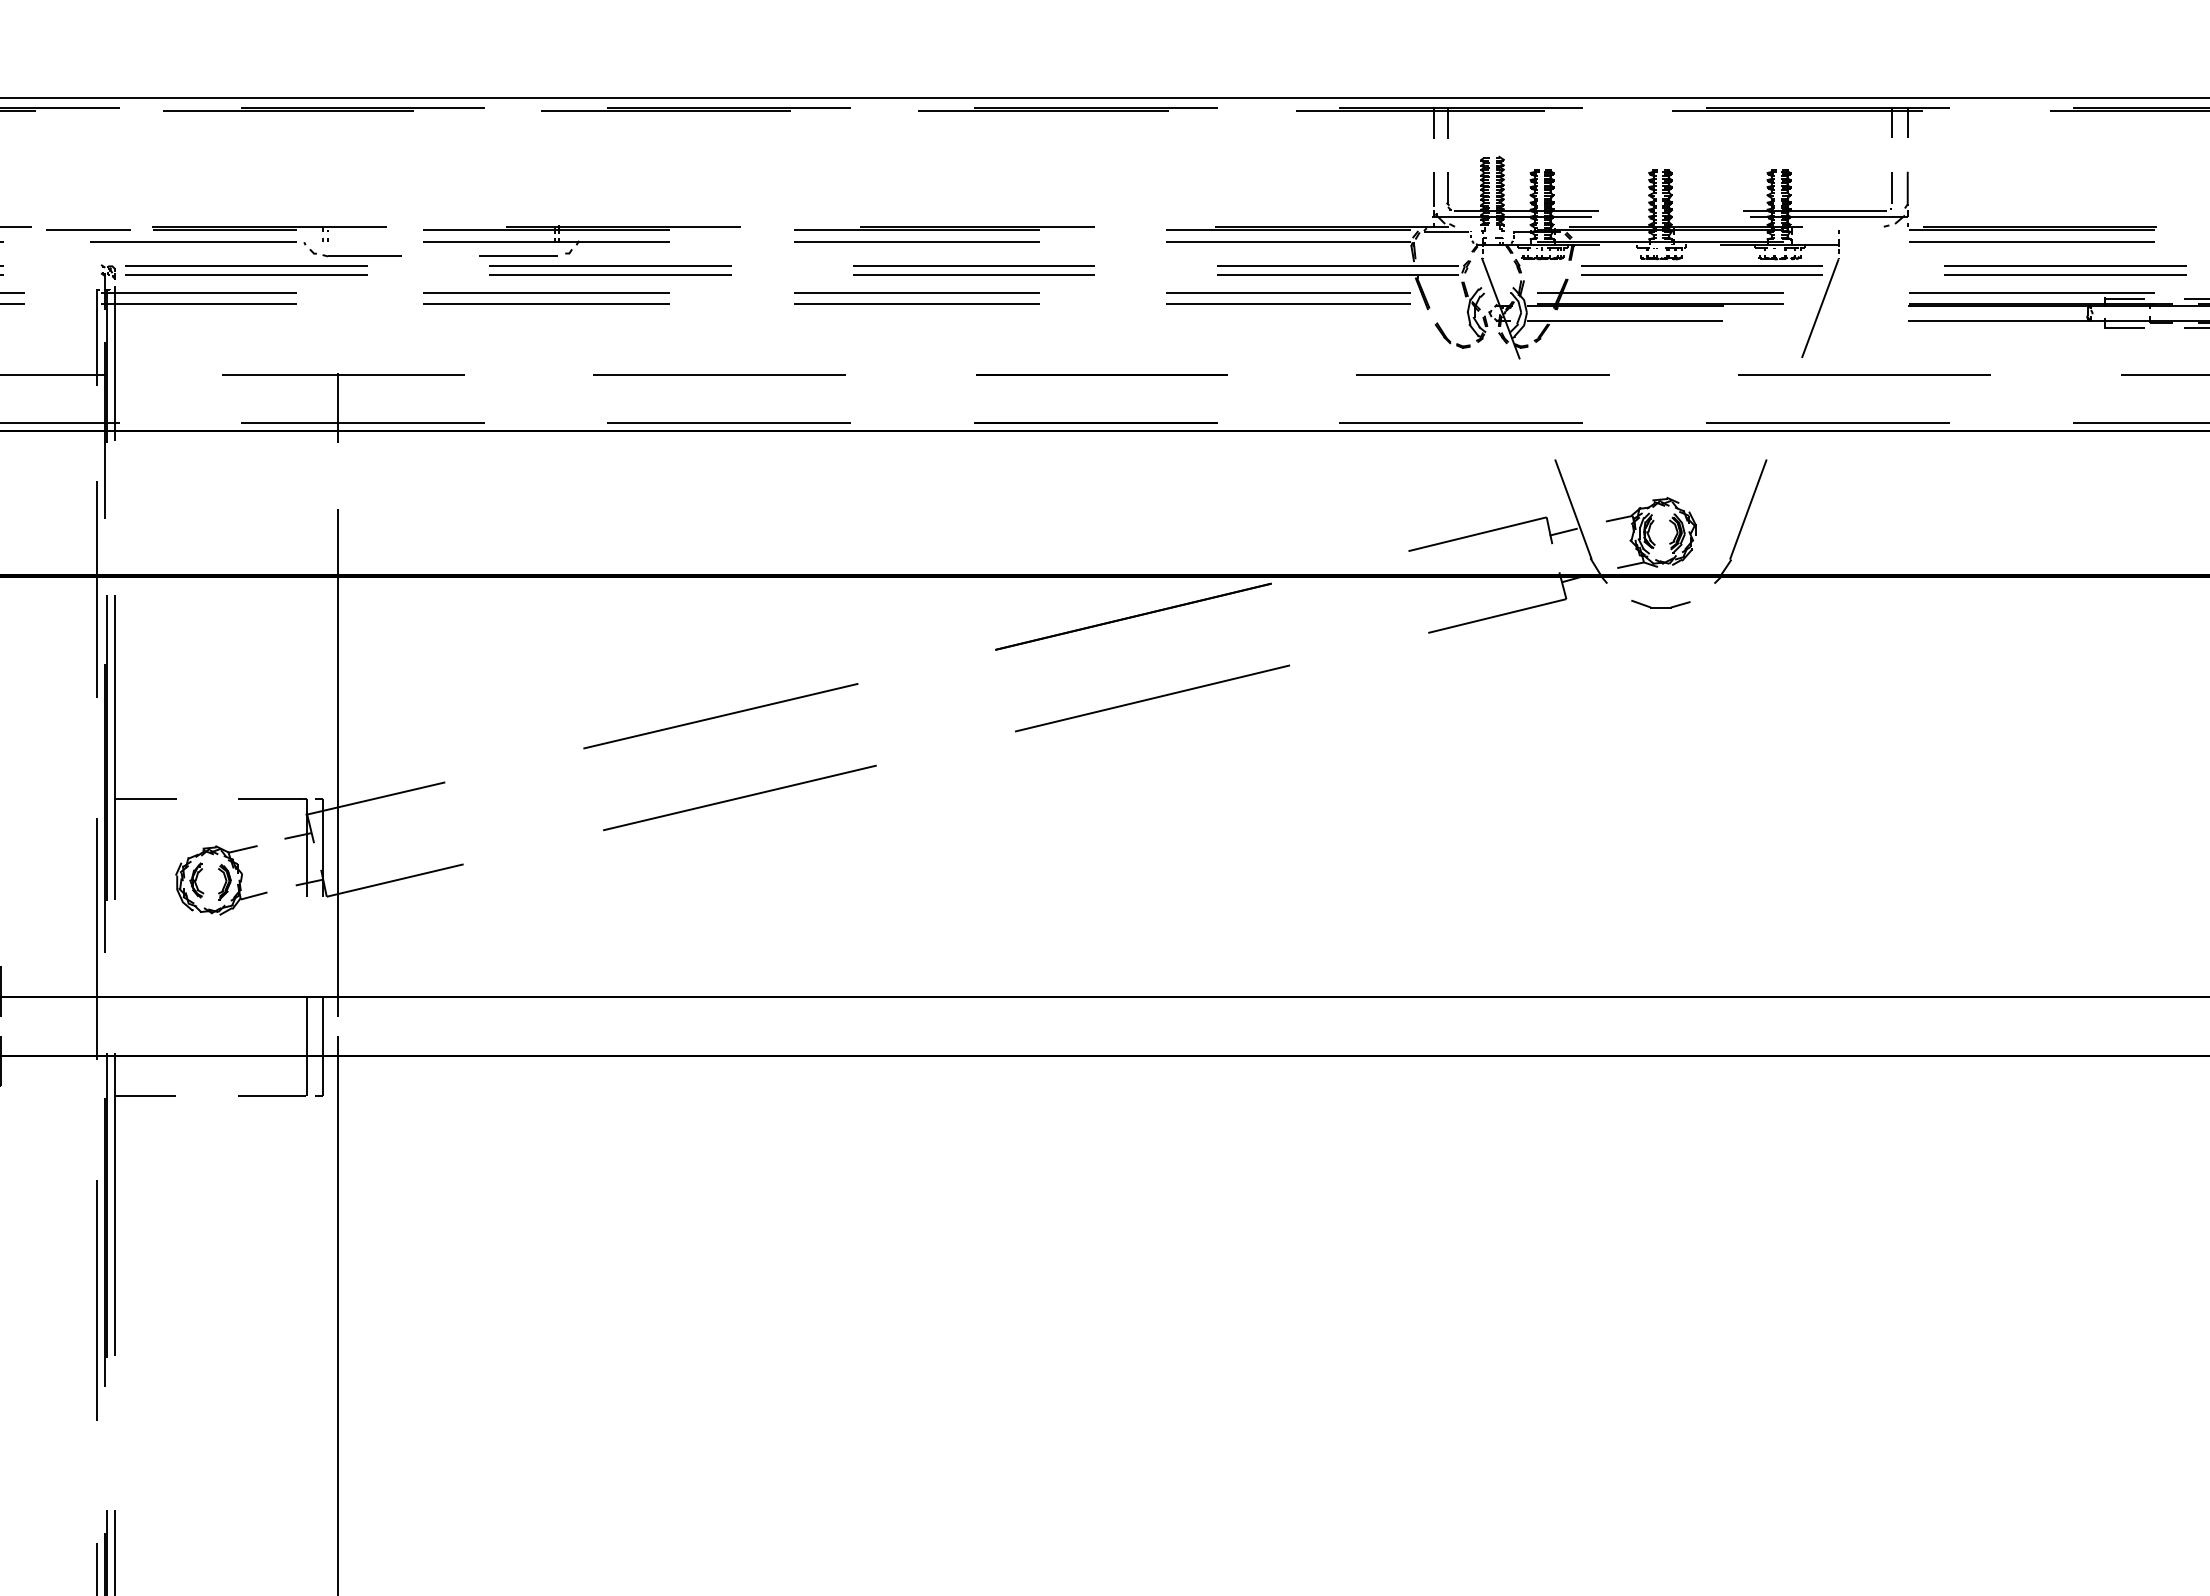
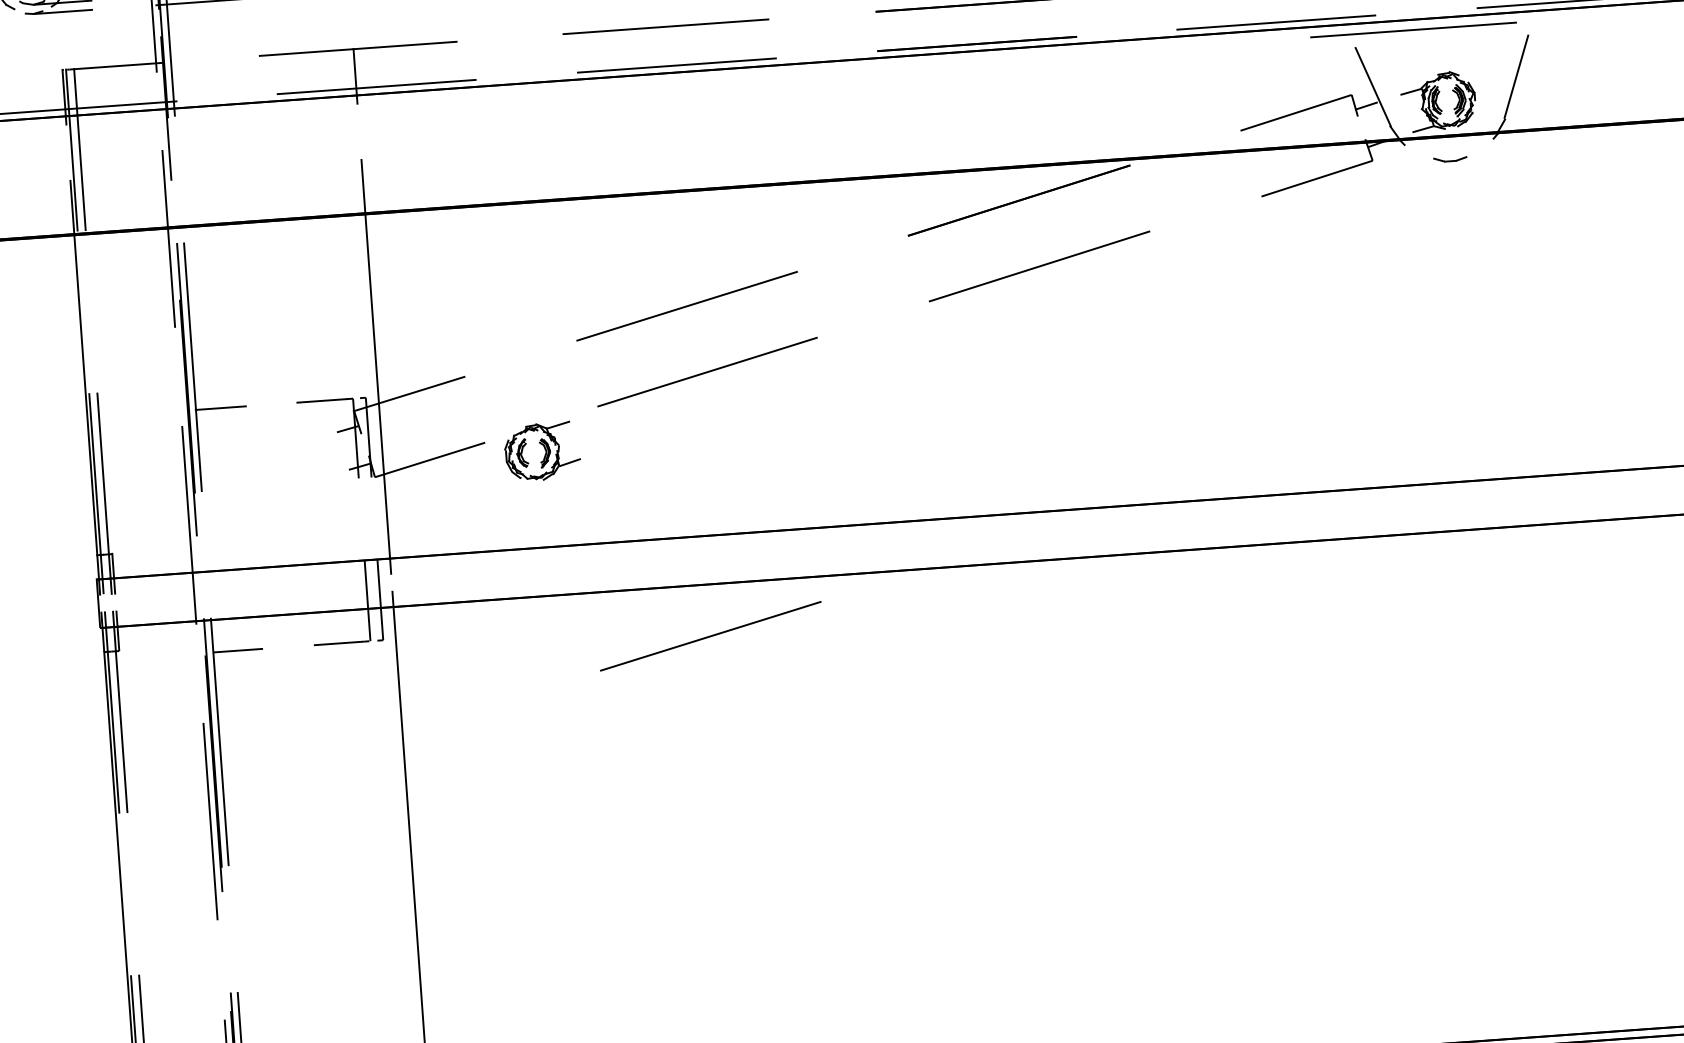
line: (1627, 443) -> (1413, 29), added
part: (1660, 603) -> (1449, 158), size x0.7
part: (221, 880) -> (542, 451), moved
line: (720, 1119) -> (710, 636), added

